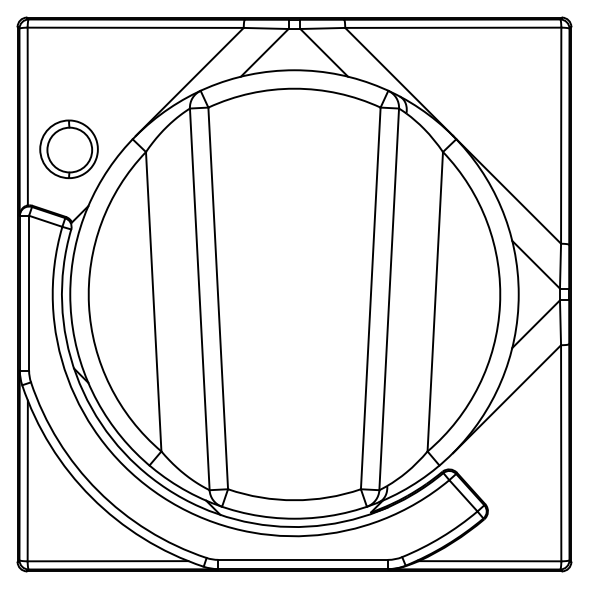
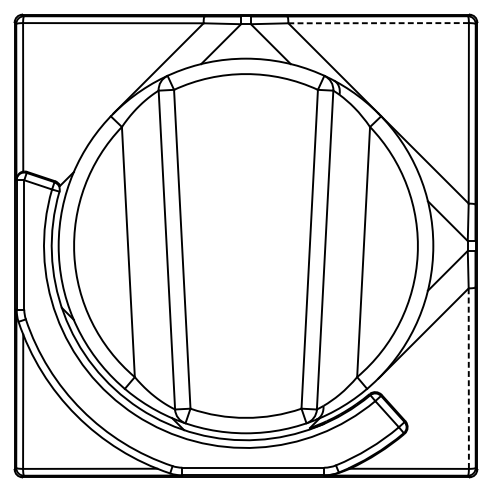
line: (453, 27) -> (378, 22), solid -> dashed
part: (68, 148) -> (57, 124), removed
line: (561, 453) -> (469, 378), solid -> dashed

